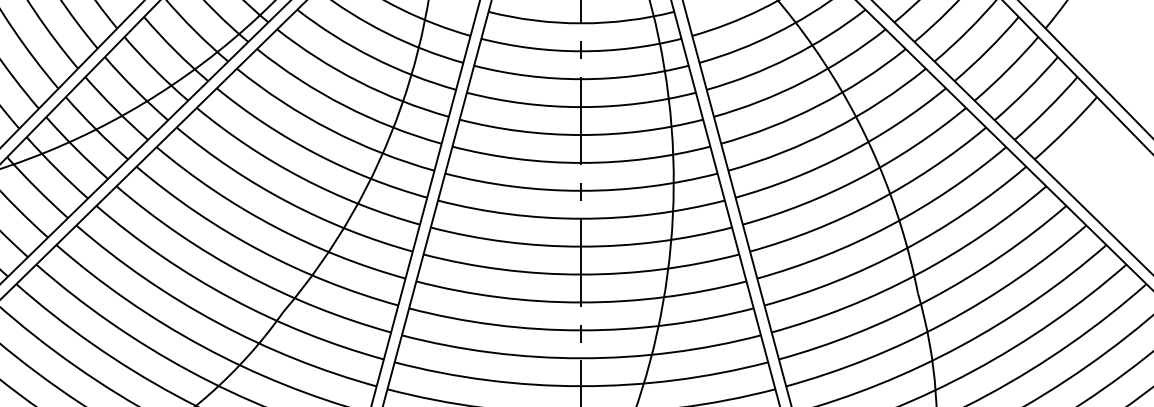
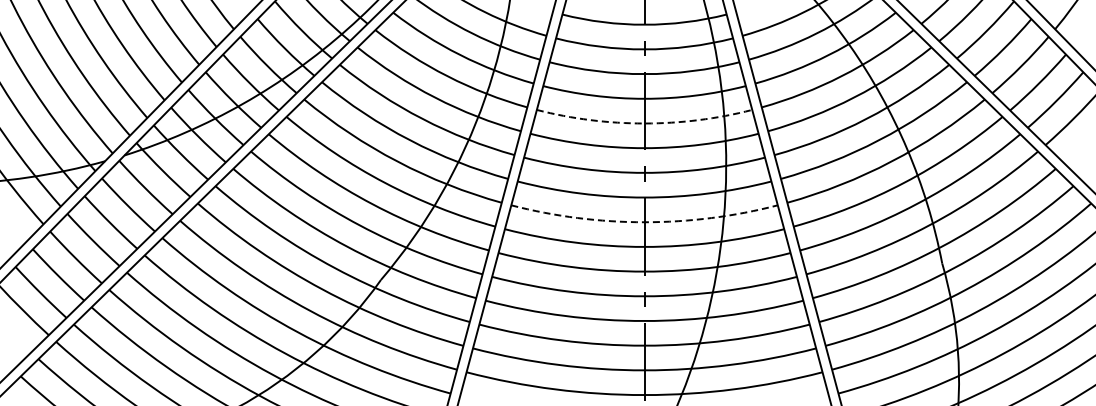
arc: (581, 135) -> (644, 123), solid -> dashed
arc: (581, 246) -> (644, 222), solid -> dashed

